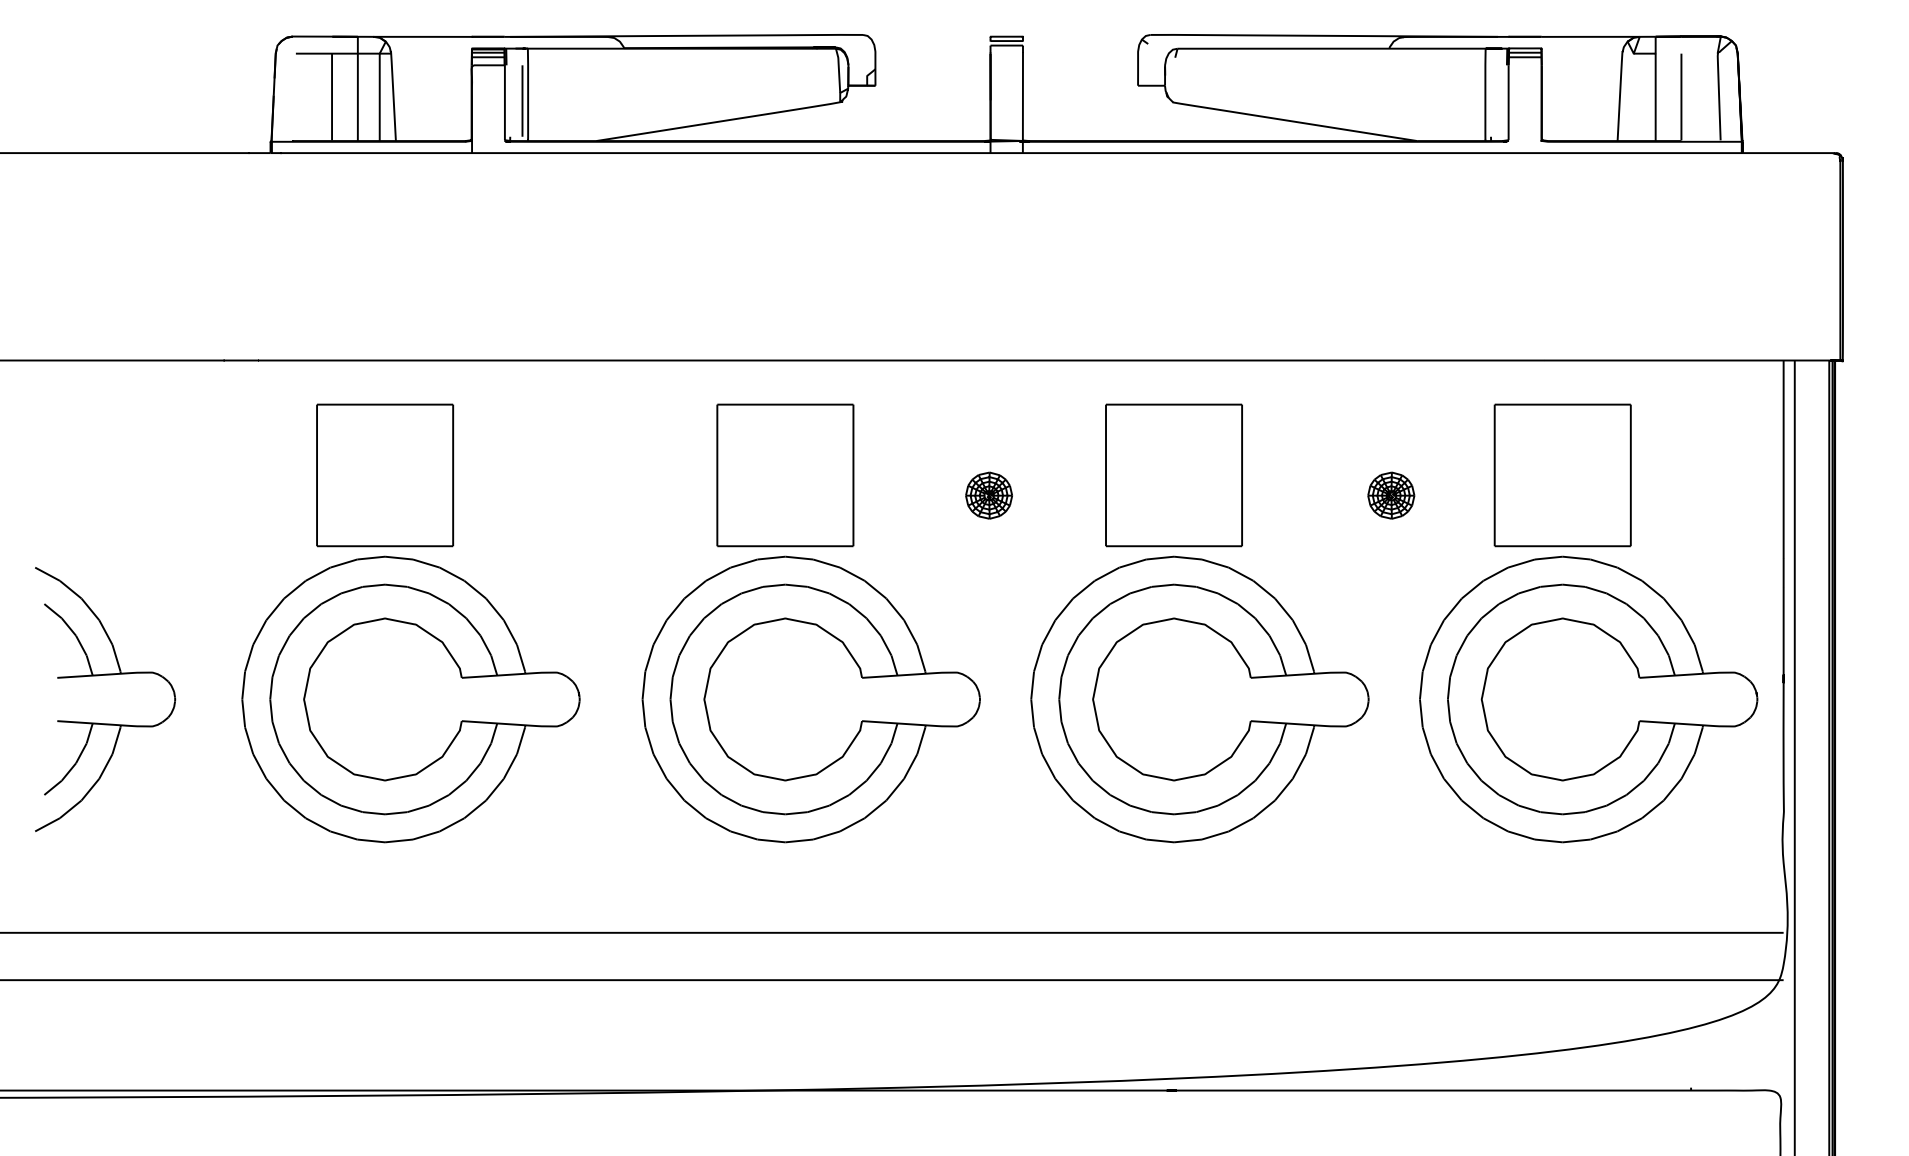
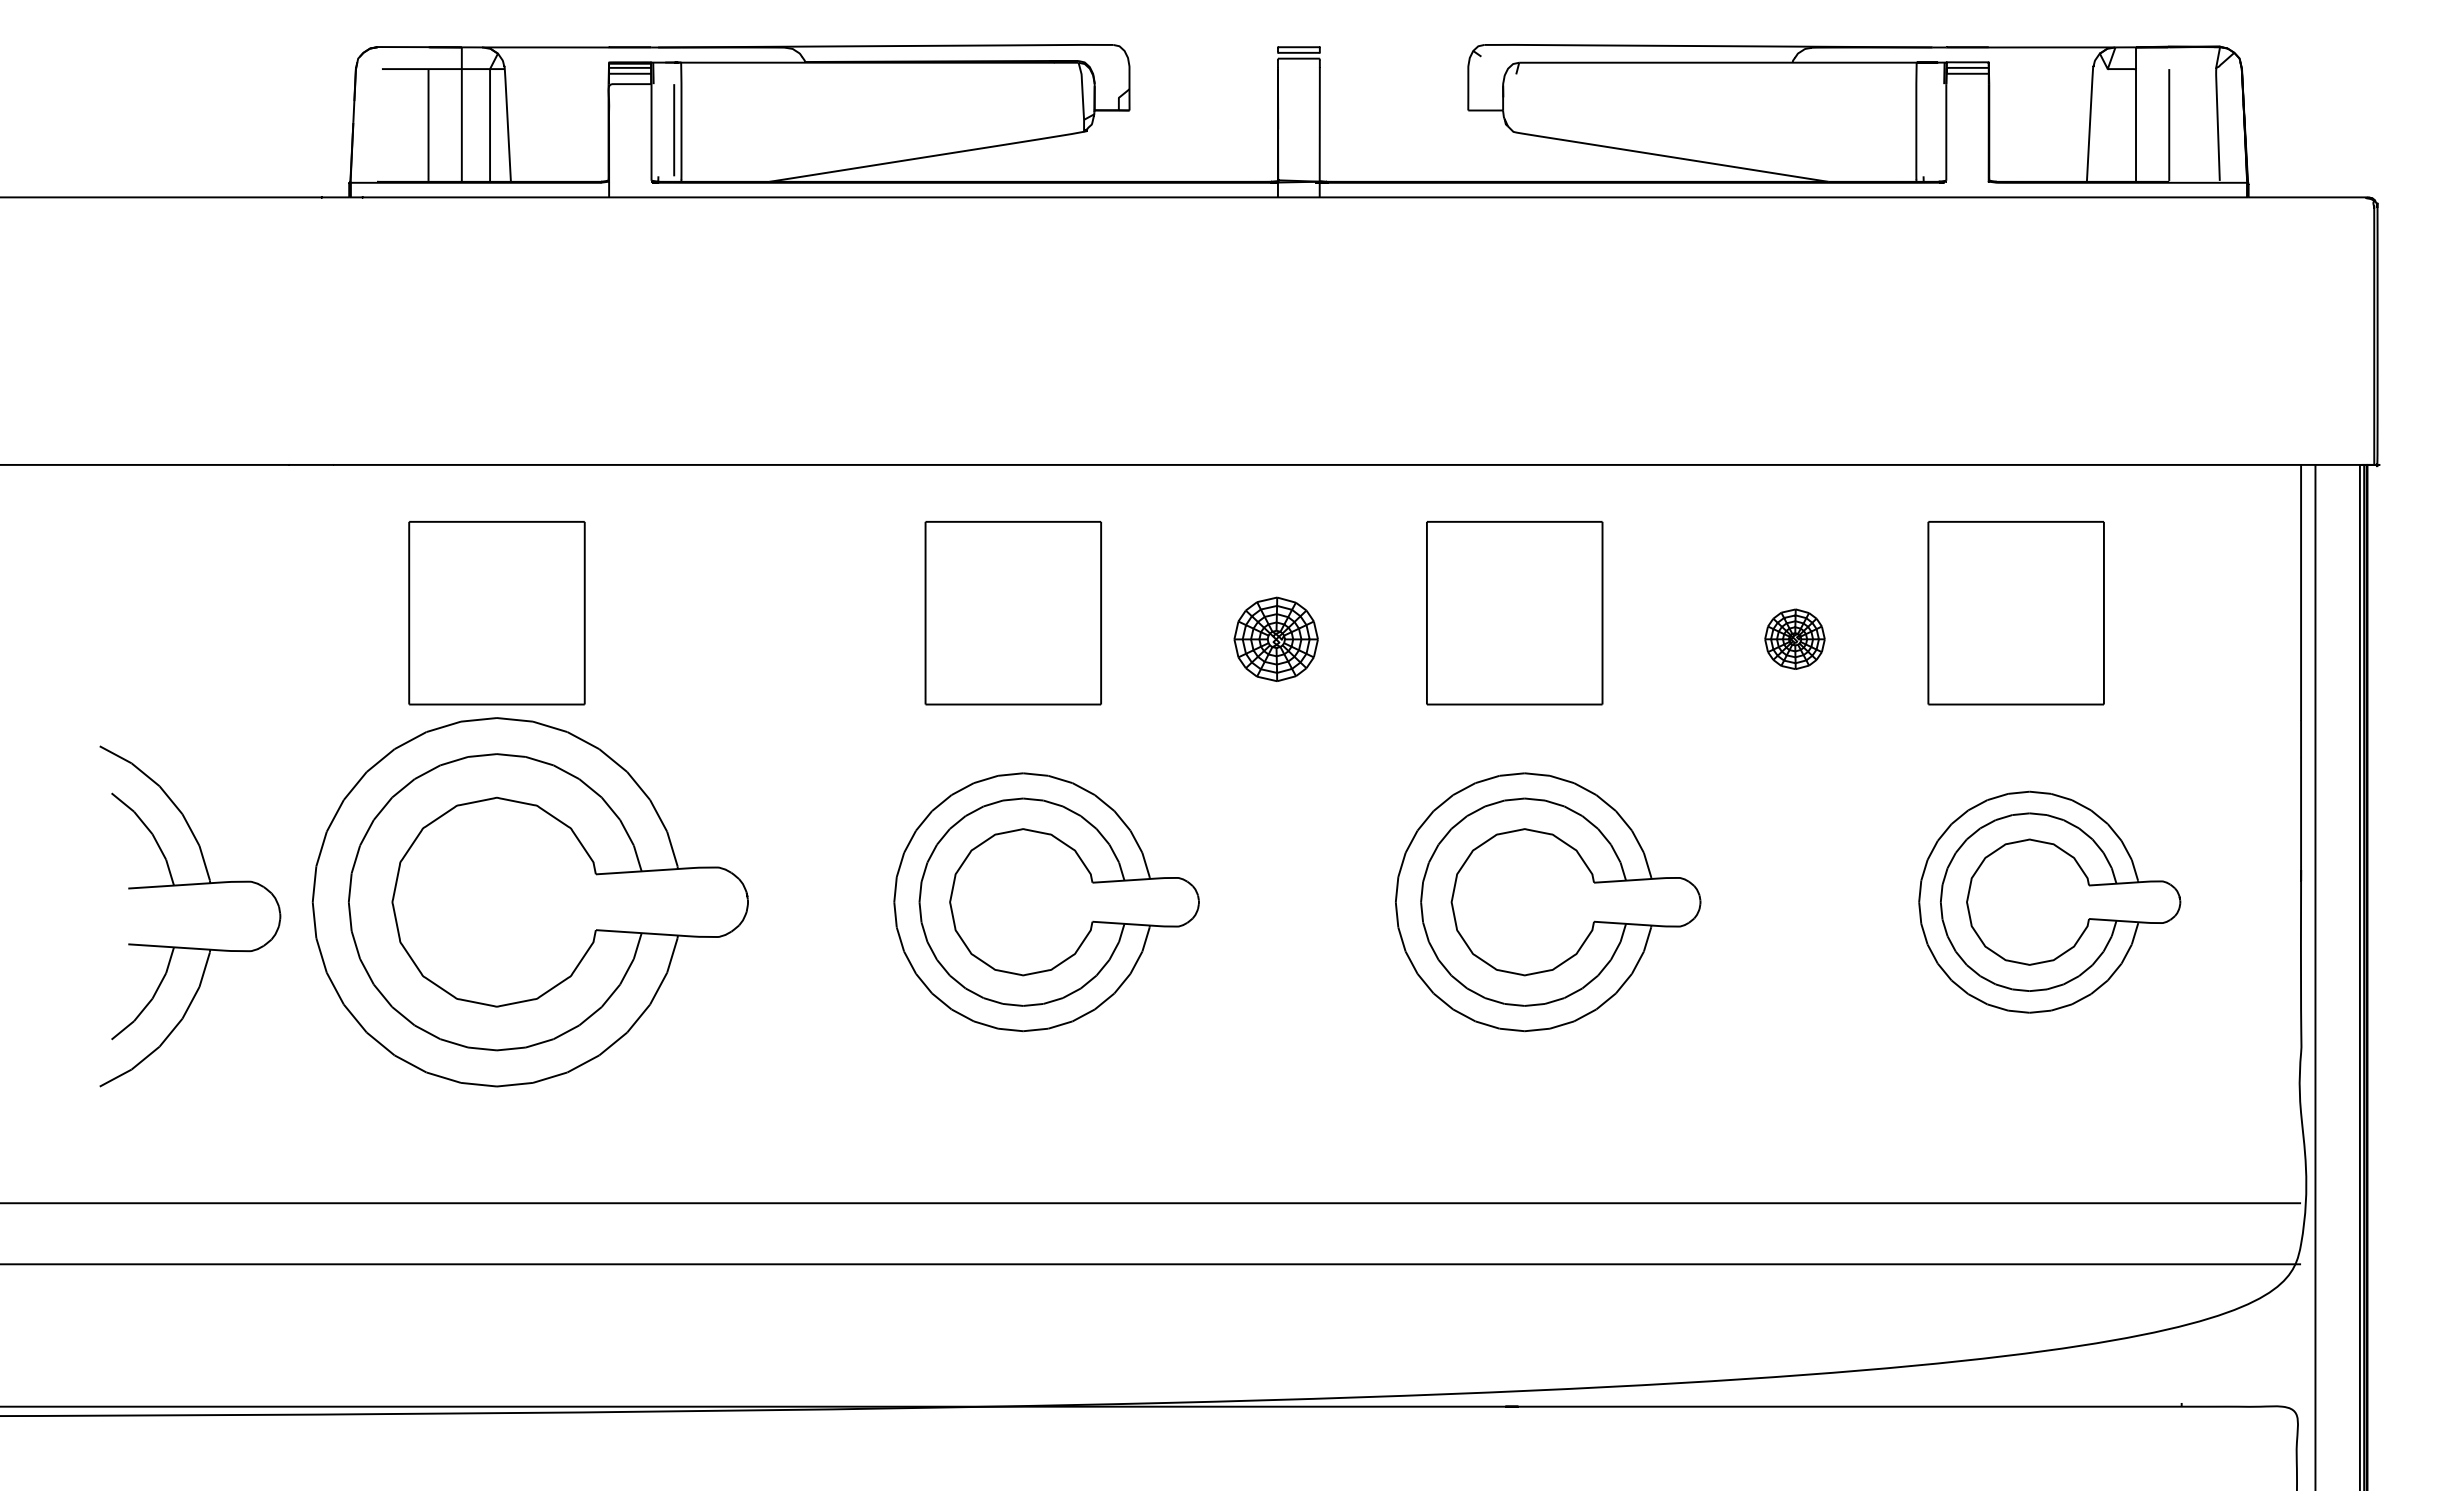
part: (988, 495) -> (1275, 639), size x1.4
part: (105, 675) -> (190, 885), moved
part: (810, 699) -> (1045, 902), size x0.7
part: (1199, 699) -> (1547, 902), size x0.7
part: (1588, 699) -> (2049, 902), size x0.6

